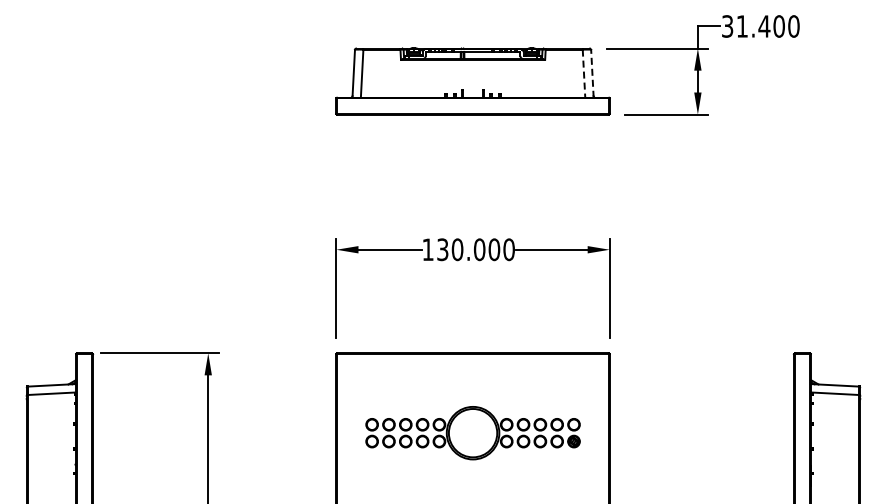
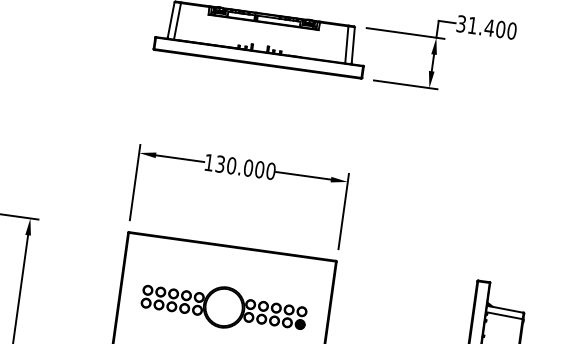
line: (592, 73) -> (353, 45), dashed -> solid
line: (584, 74) -> (347, 45), dashed -> solid

